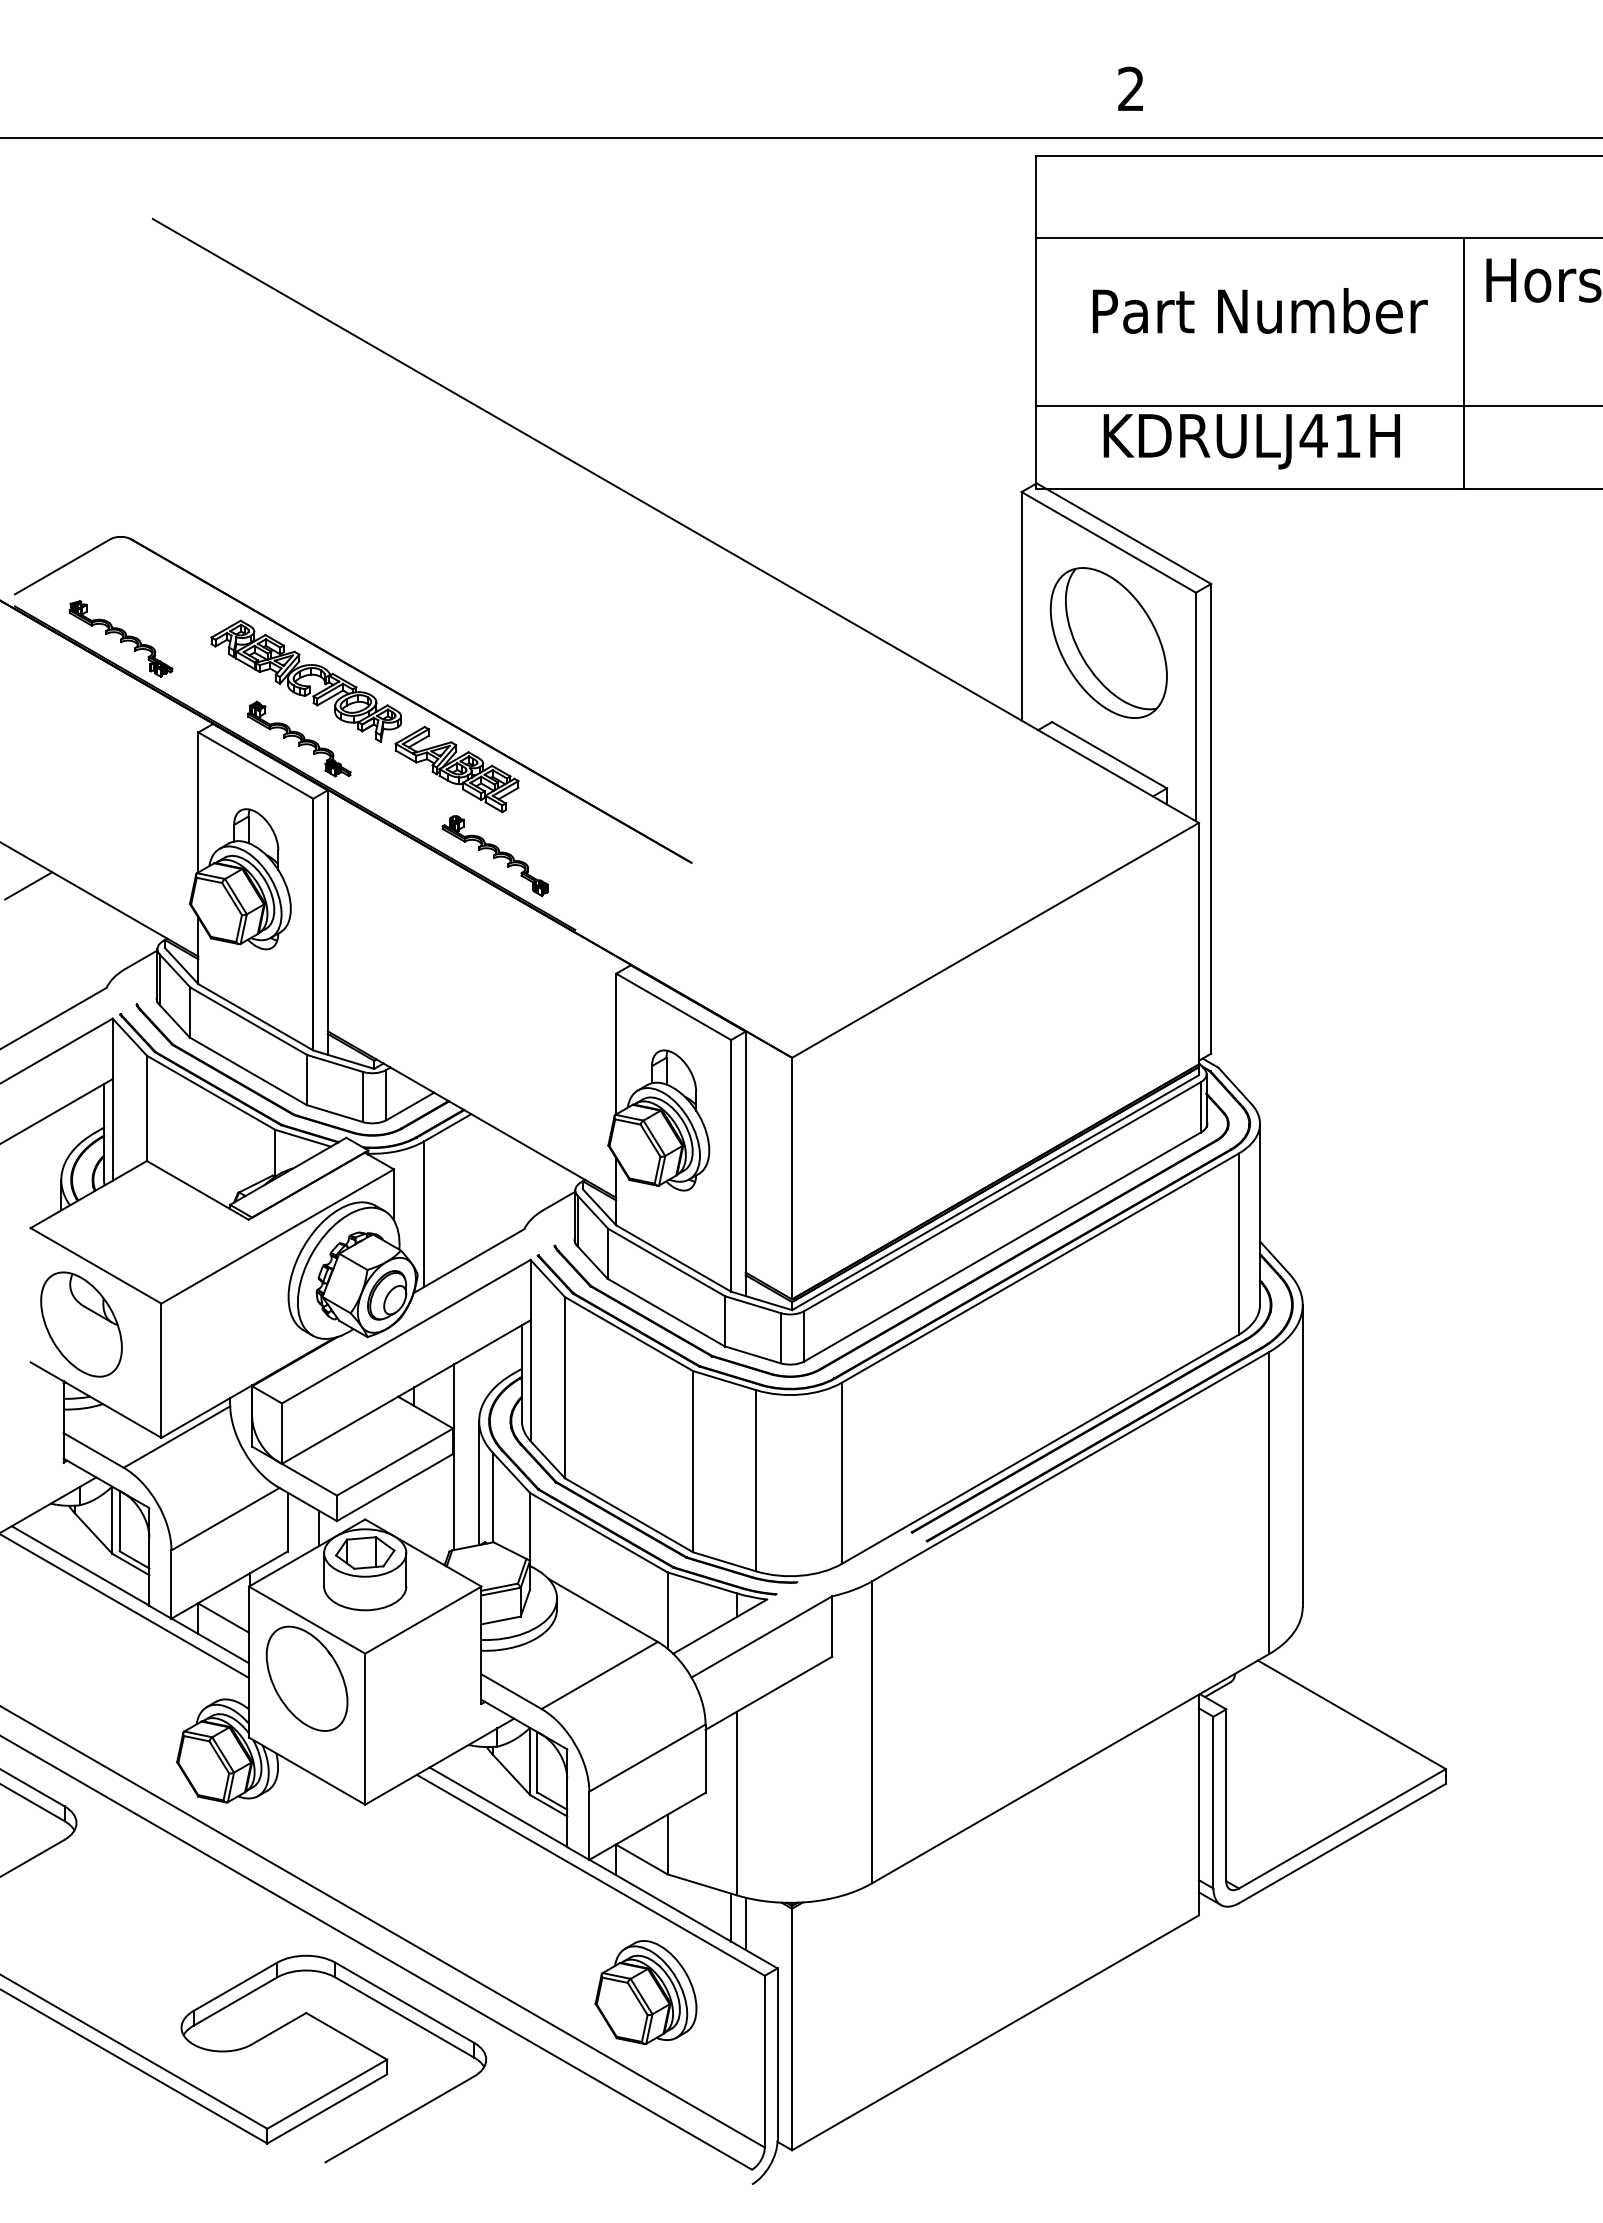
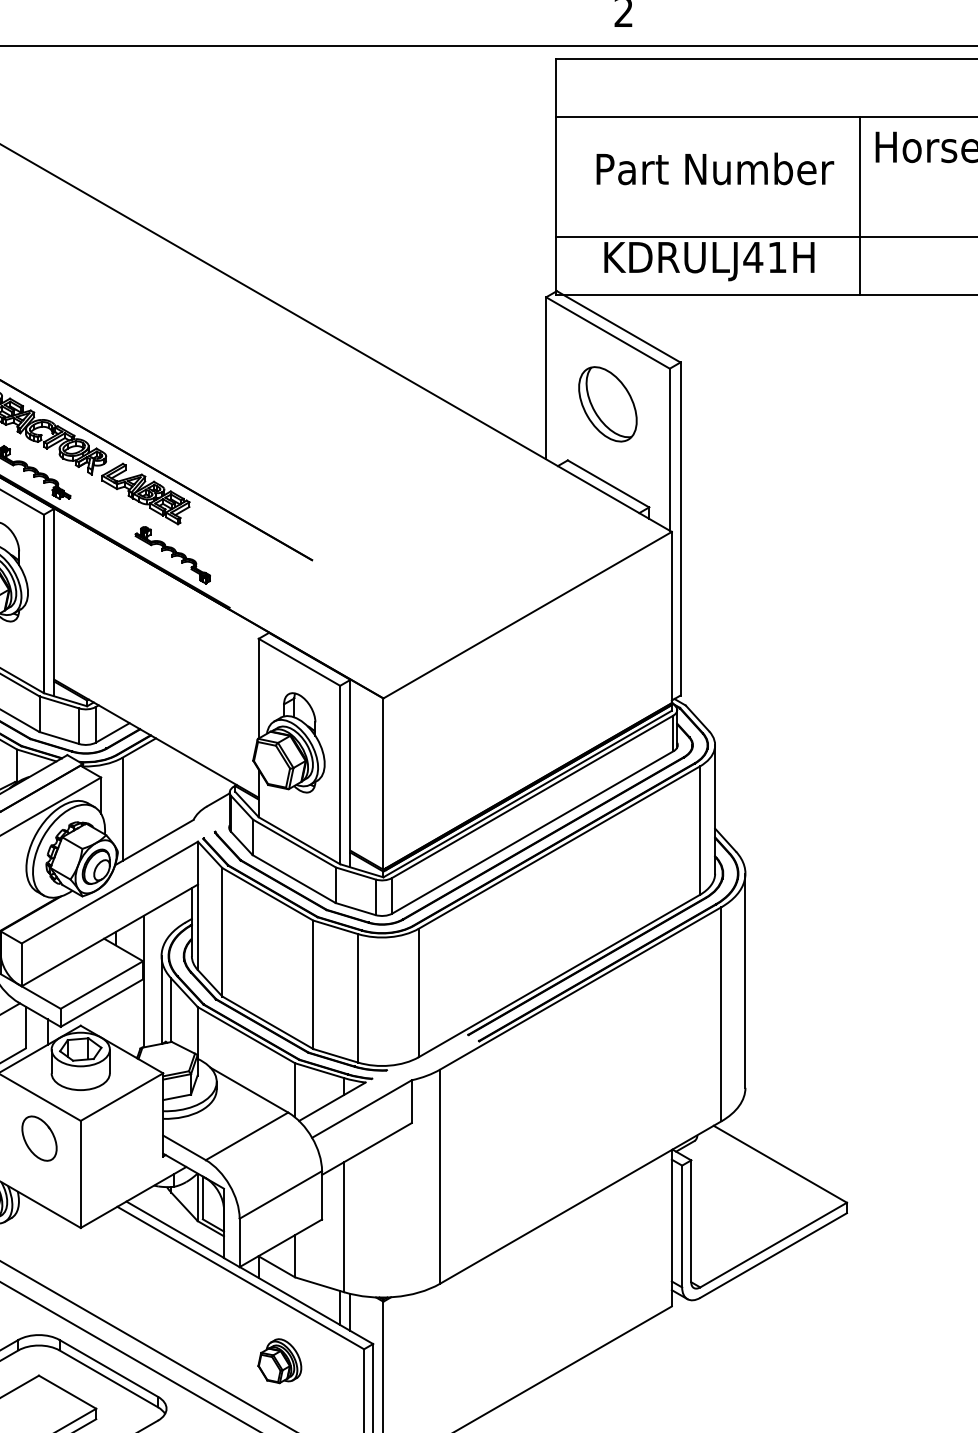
part: (1108, 642) -> (607, 403), size x0.7
part: (306, 1678) -> (39, 1138), size x0.6
part: (645, 1992) -> (279, 1361), size x0.6

